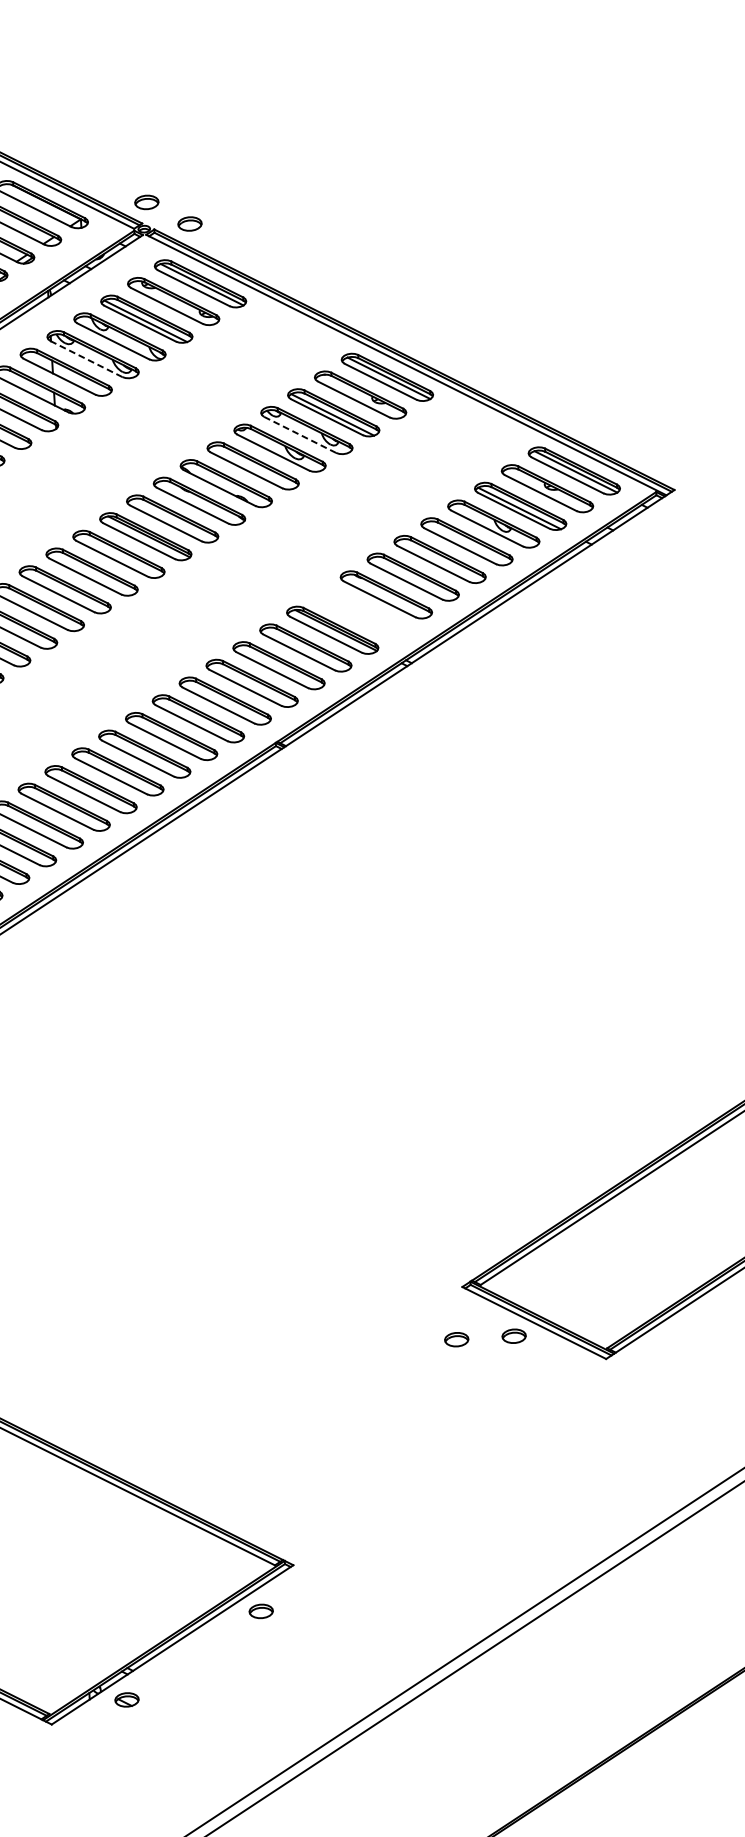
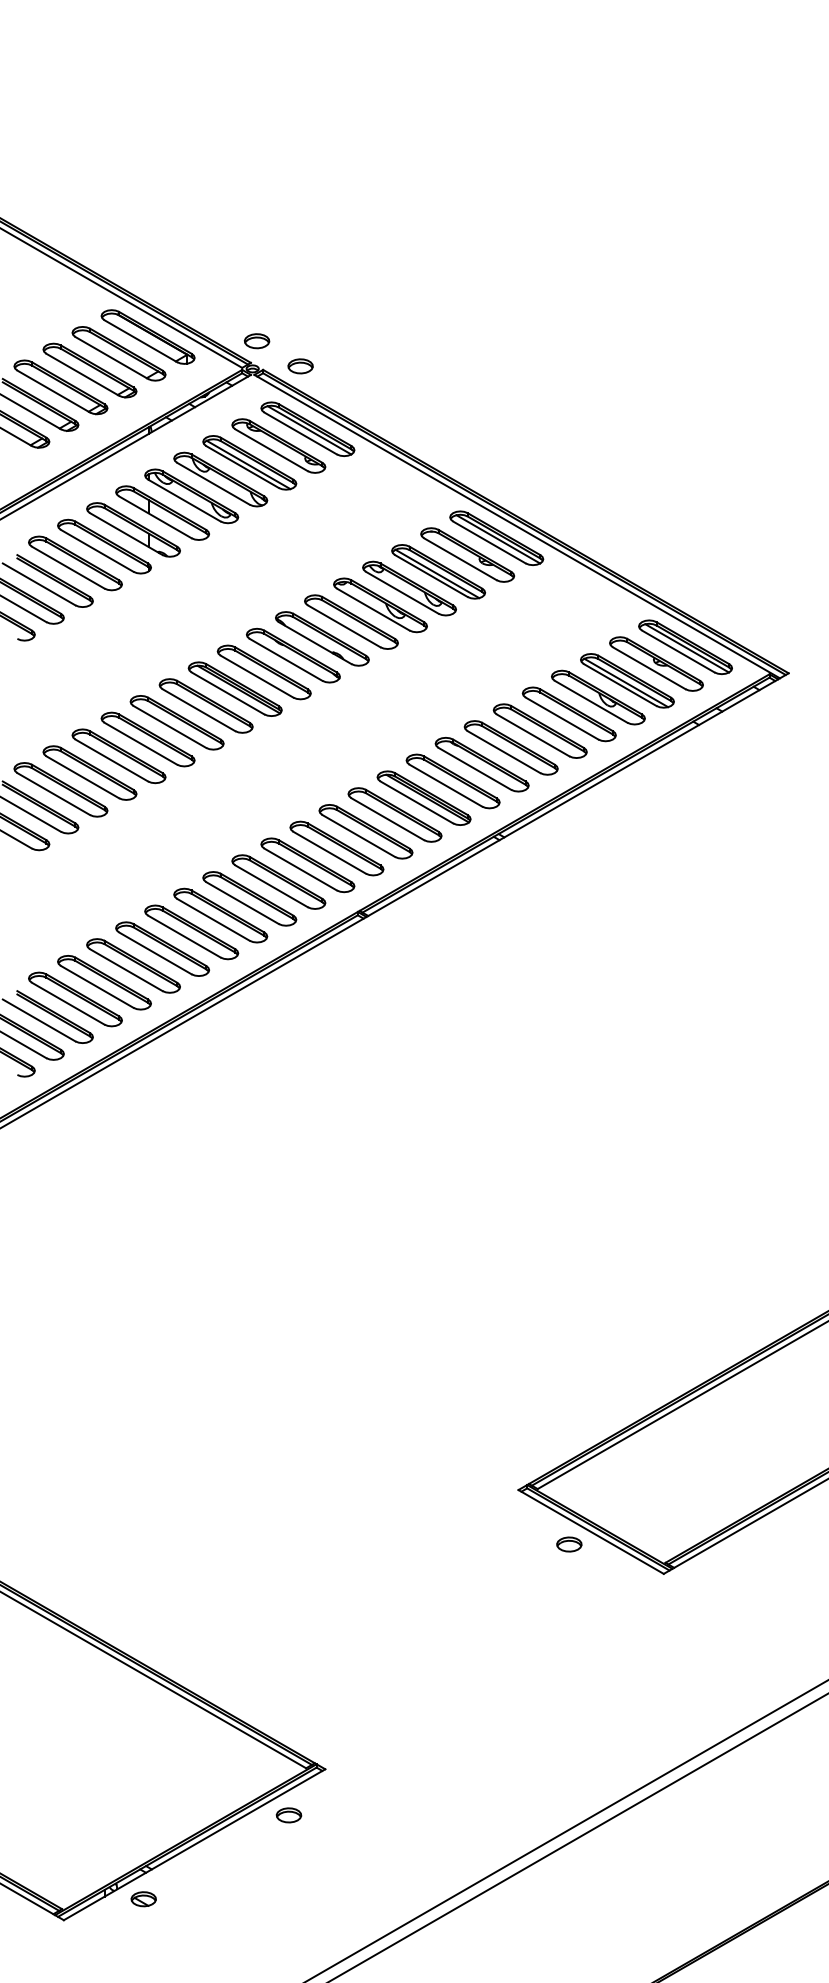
line: (86, 358) -> (184, 500), dashed -> solid
line: (300, 434) -> (402, 592), dashed -> solid
part: (358, 612) -> (452, 781), added
part: (456, 1339) -> (509, 1544), removed

